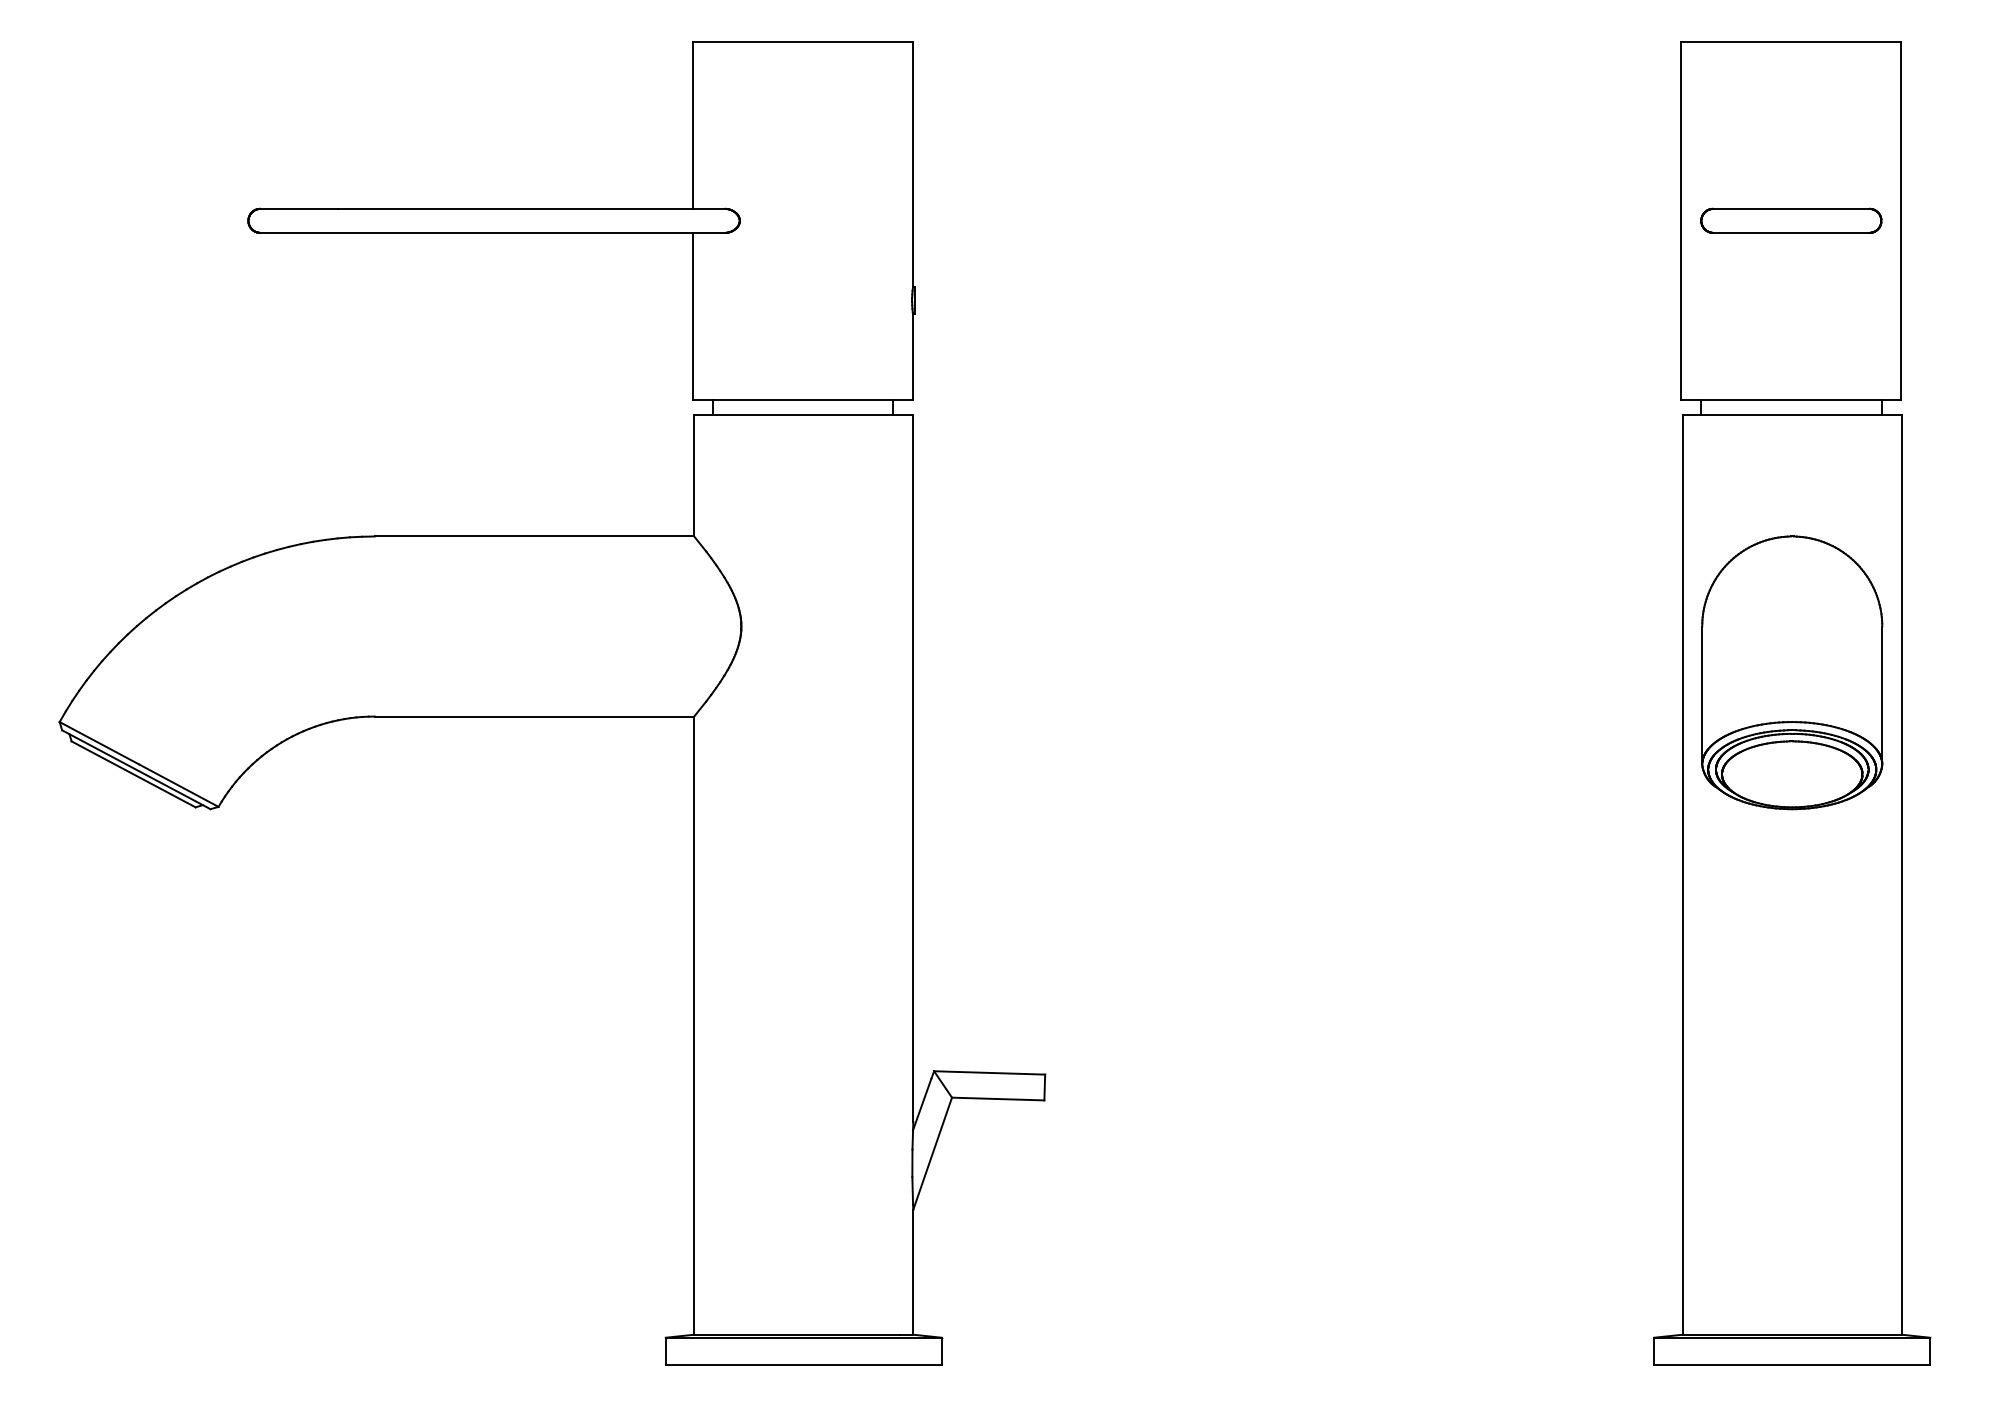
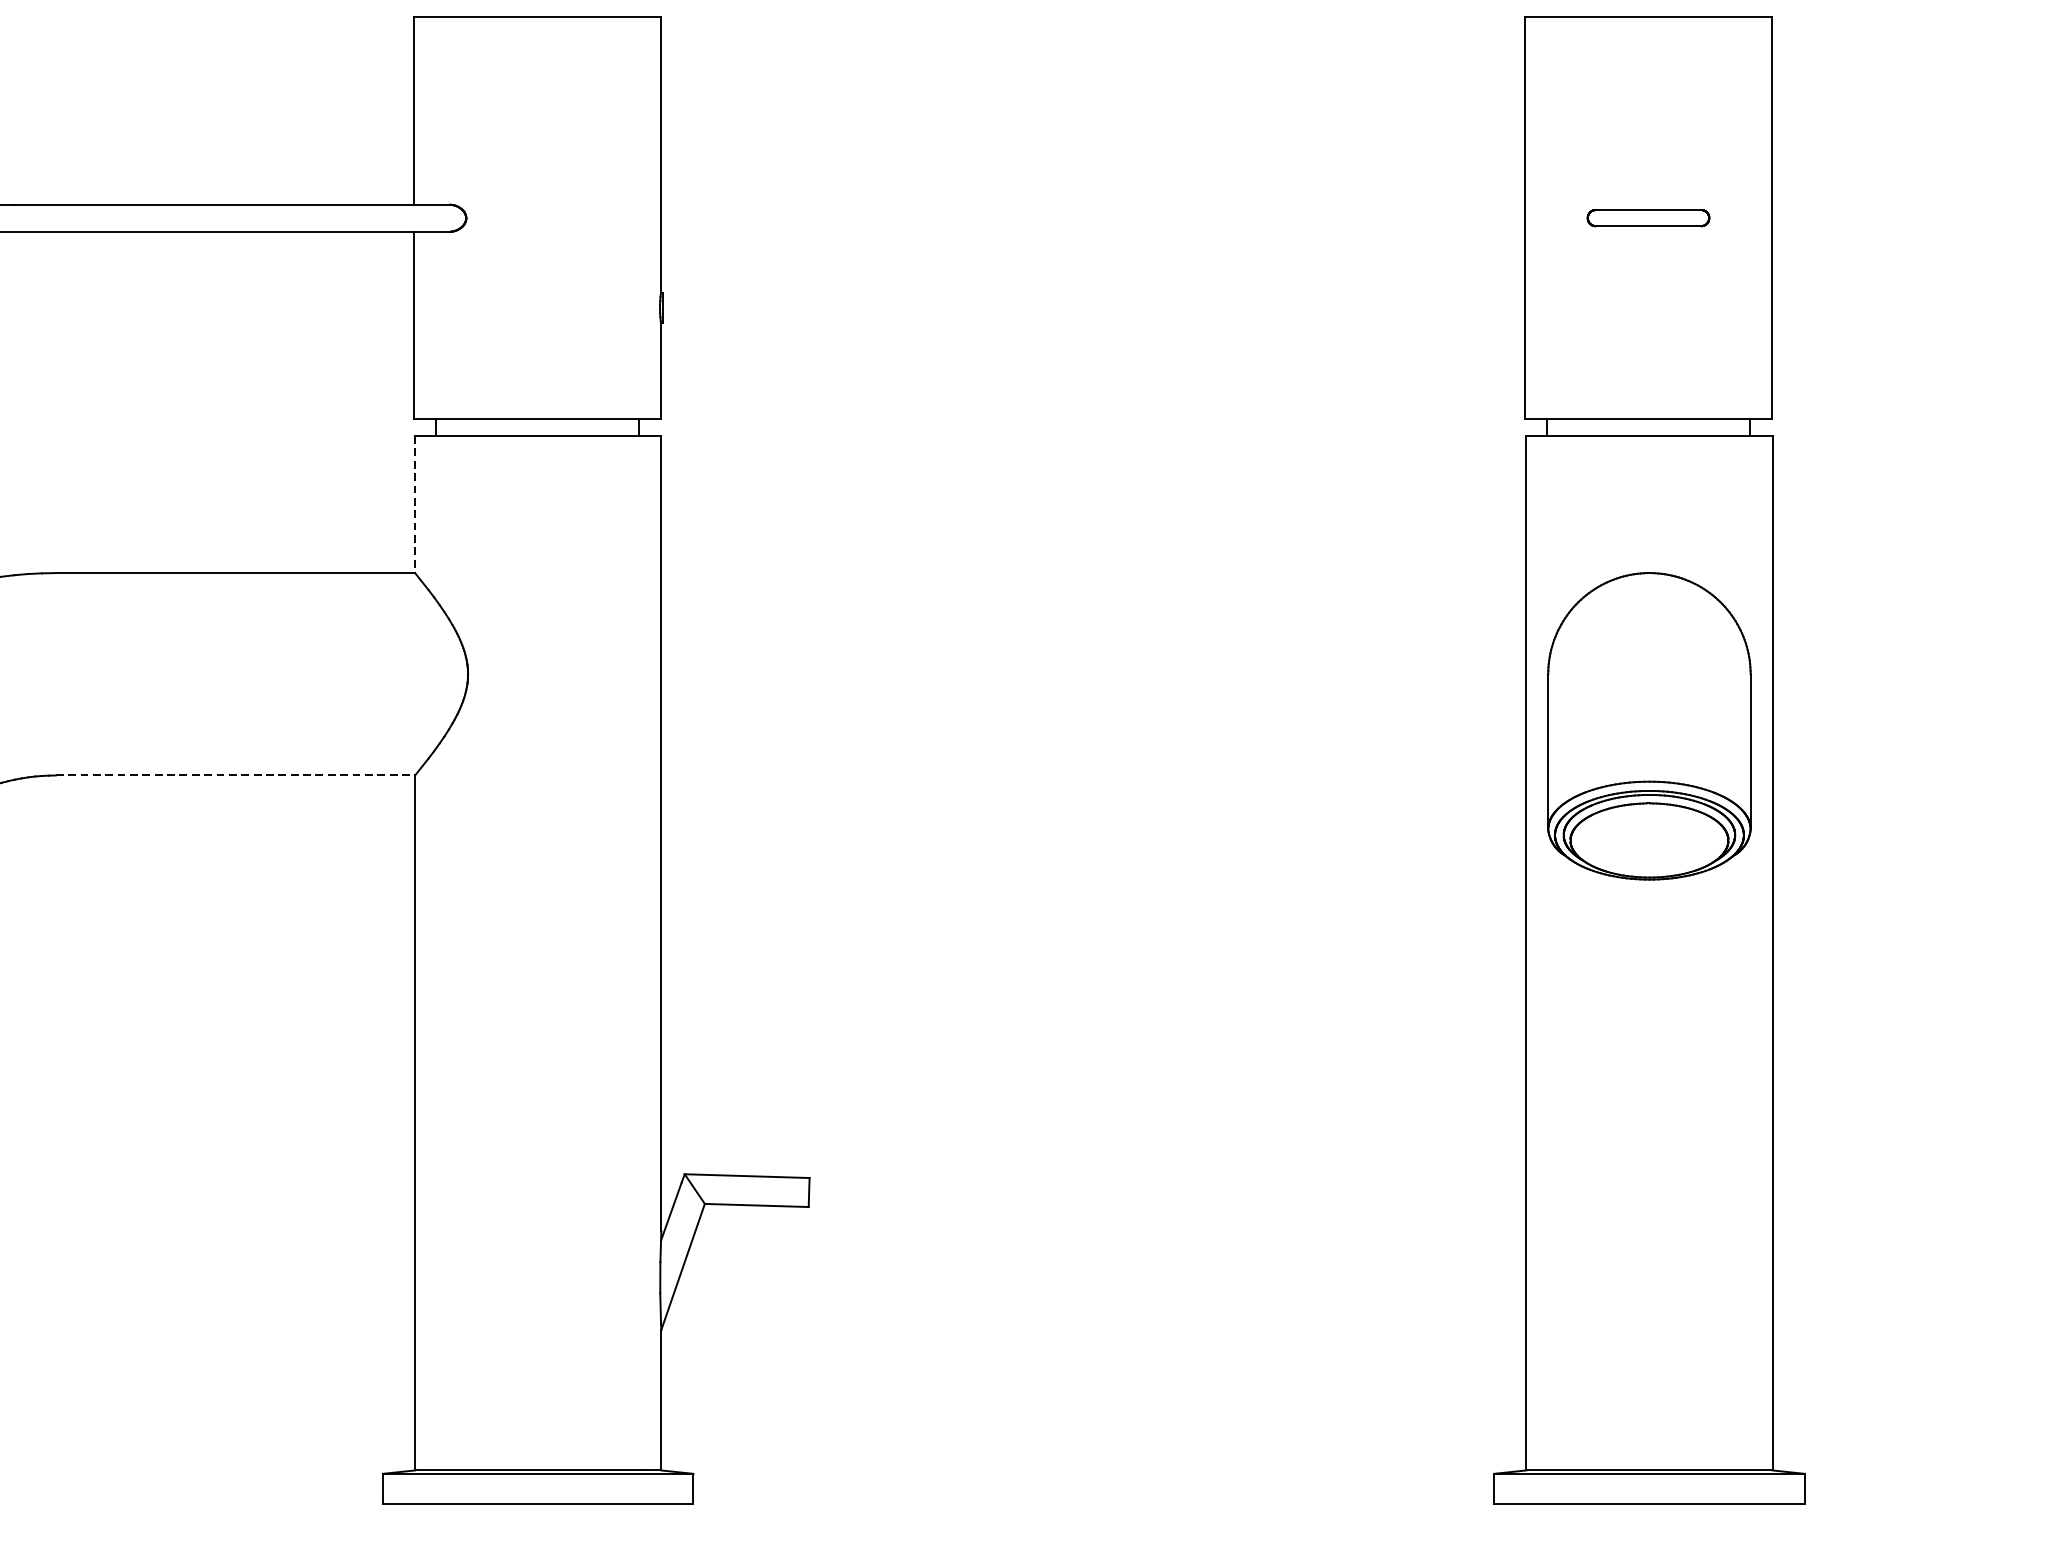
part: (1791, 220) -> (1648, 217), size x0.6
line: (694, 475) -> (415, 504), solid -> dashed
line: (534, 716) -> (235, 775), solid -> dashed

